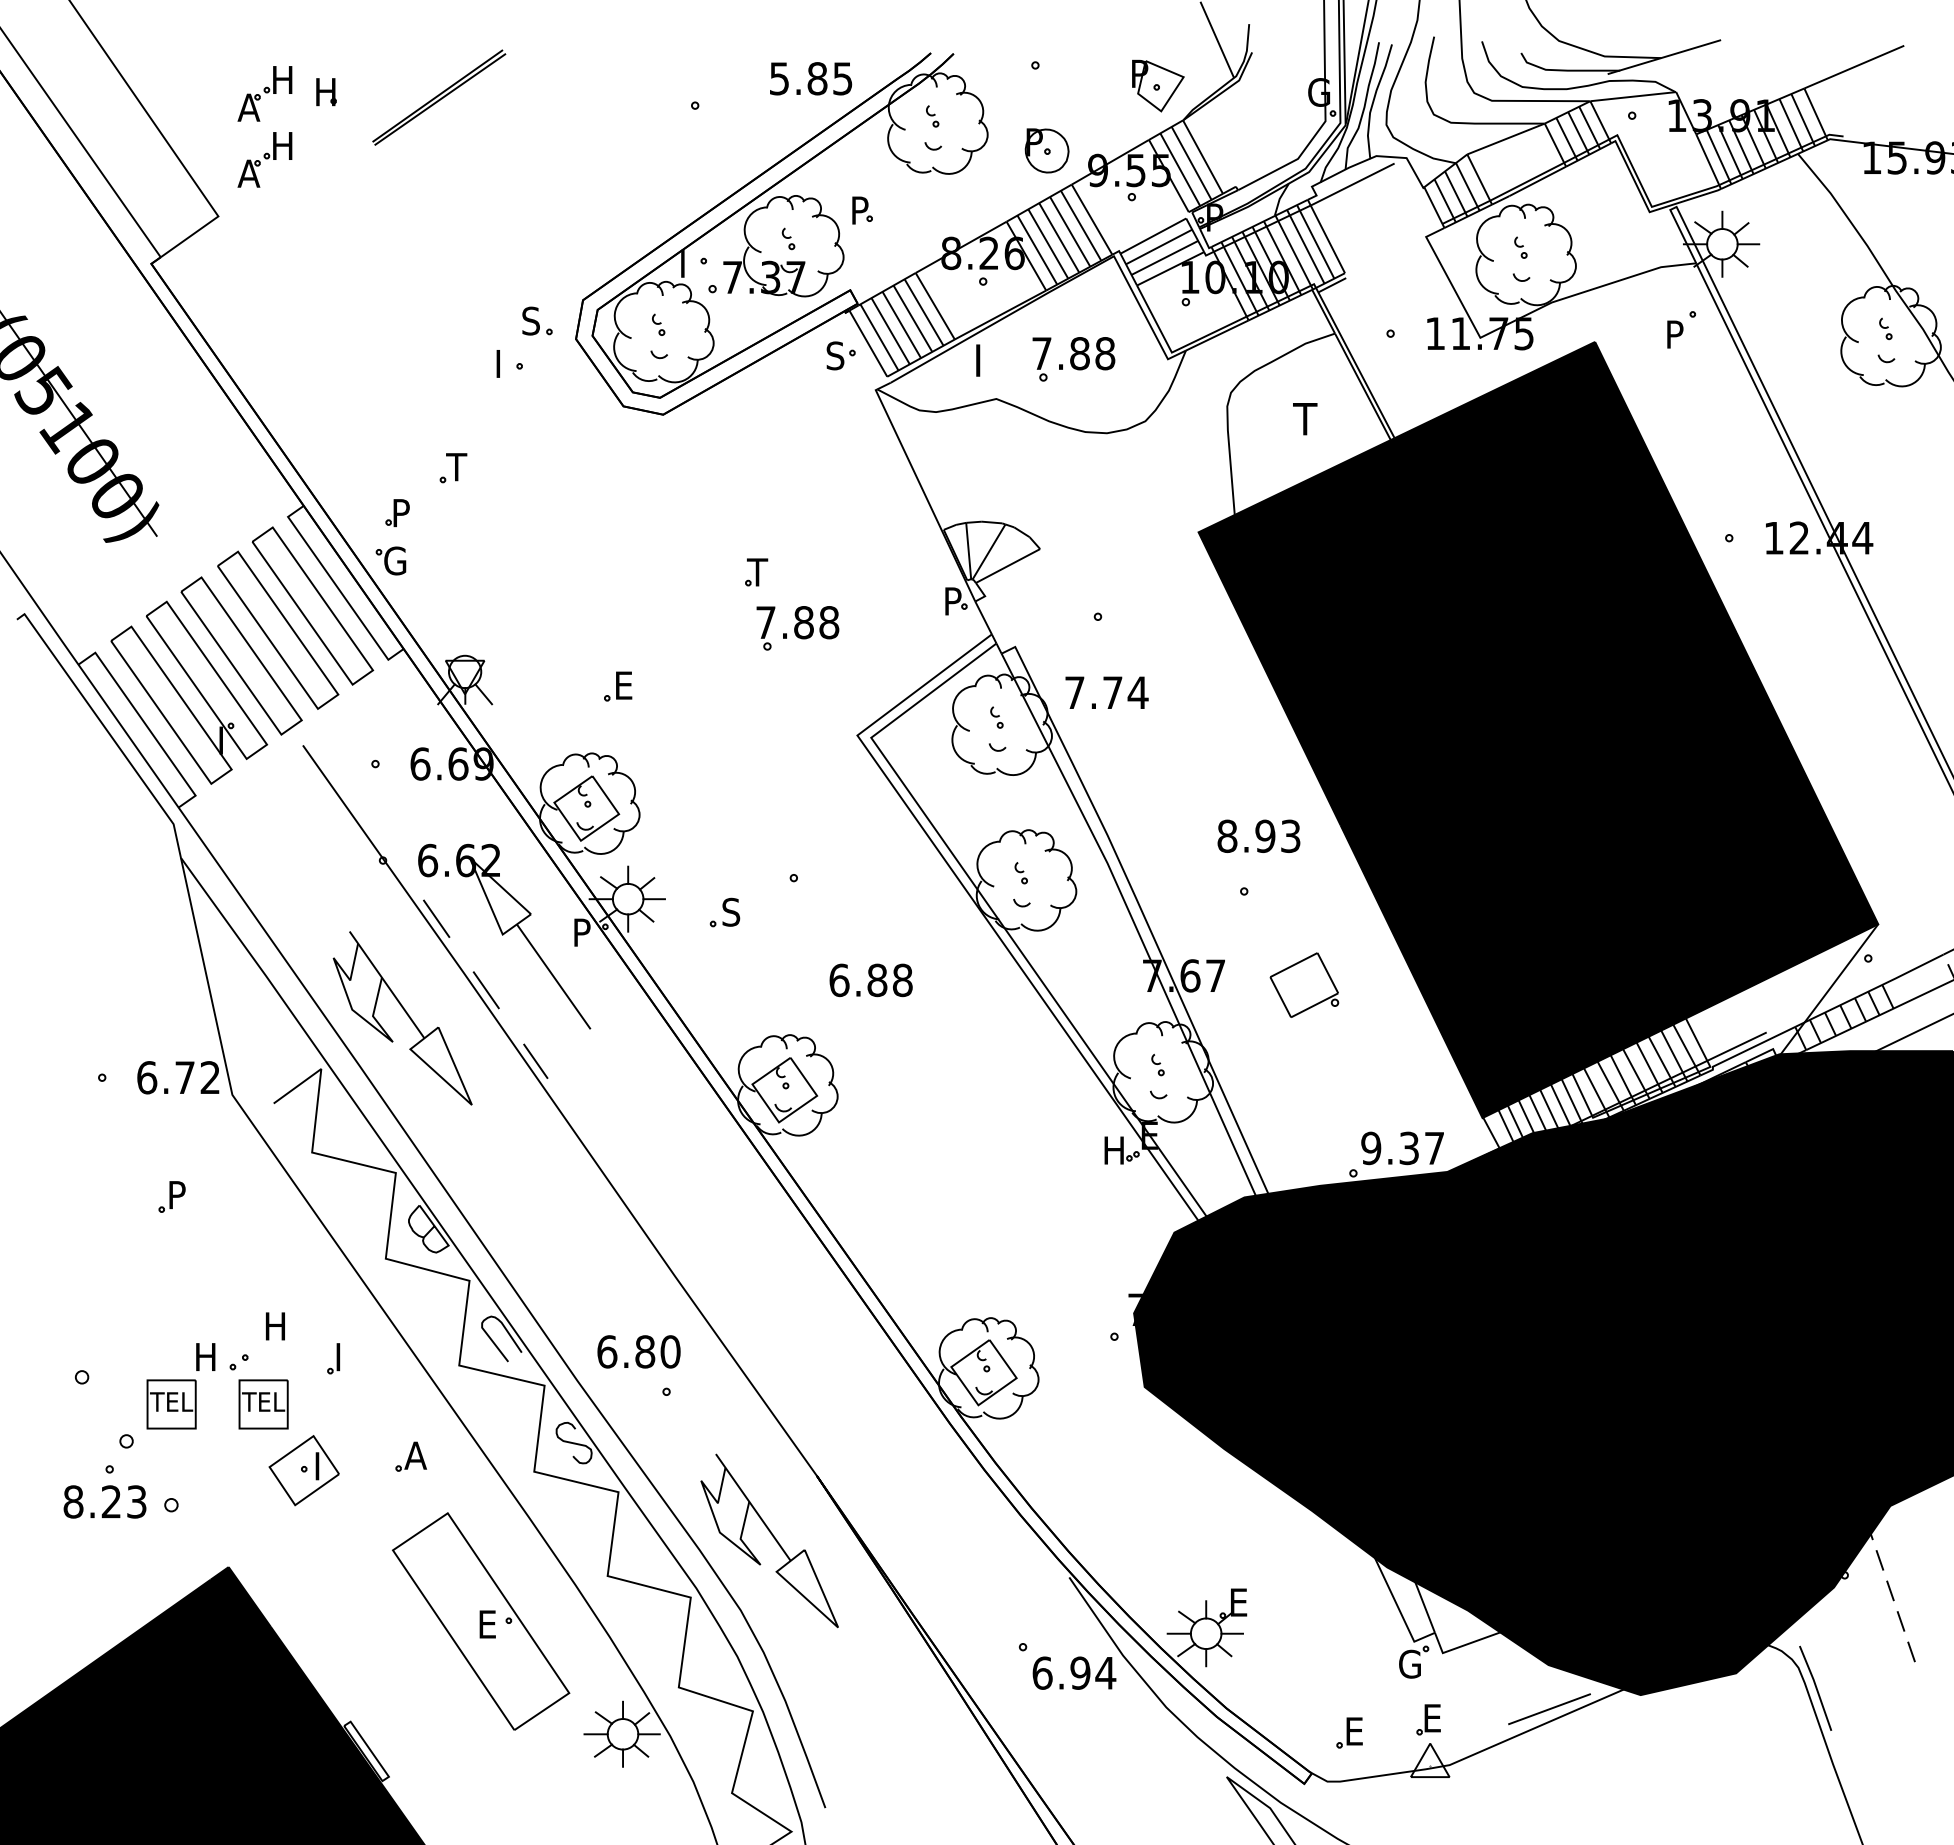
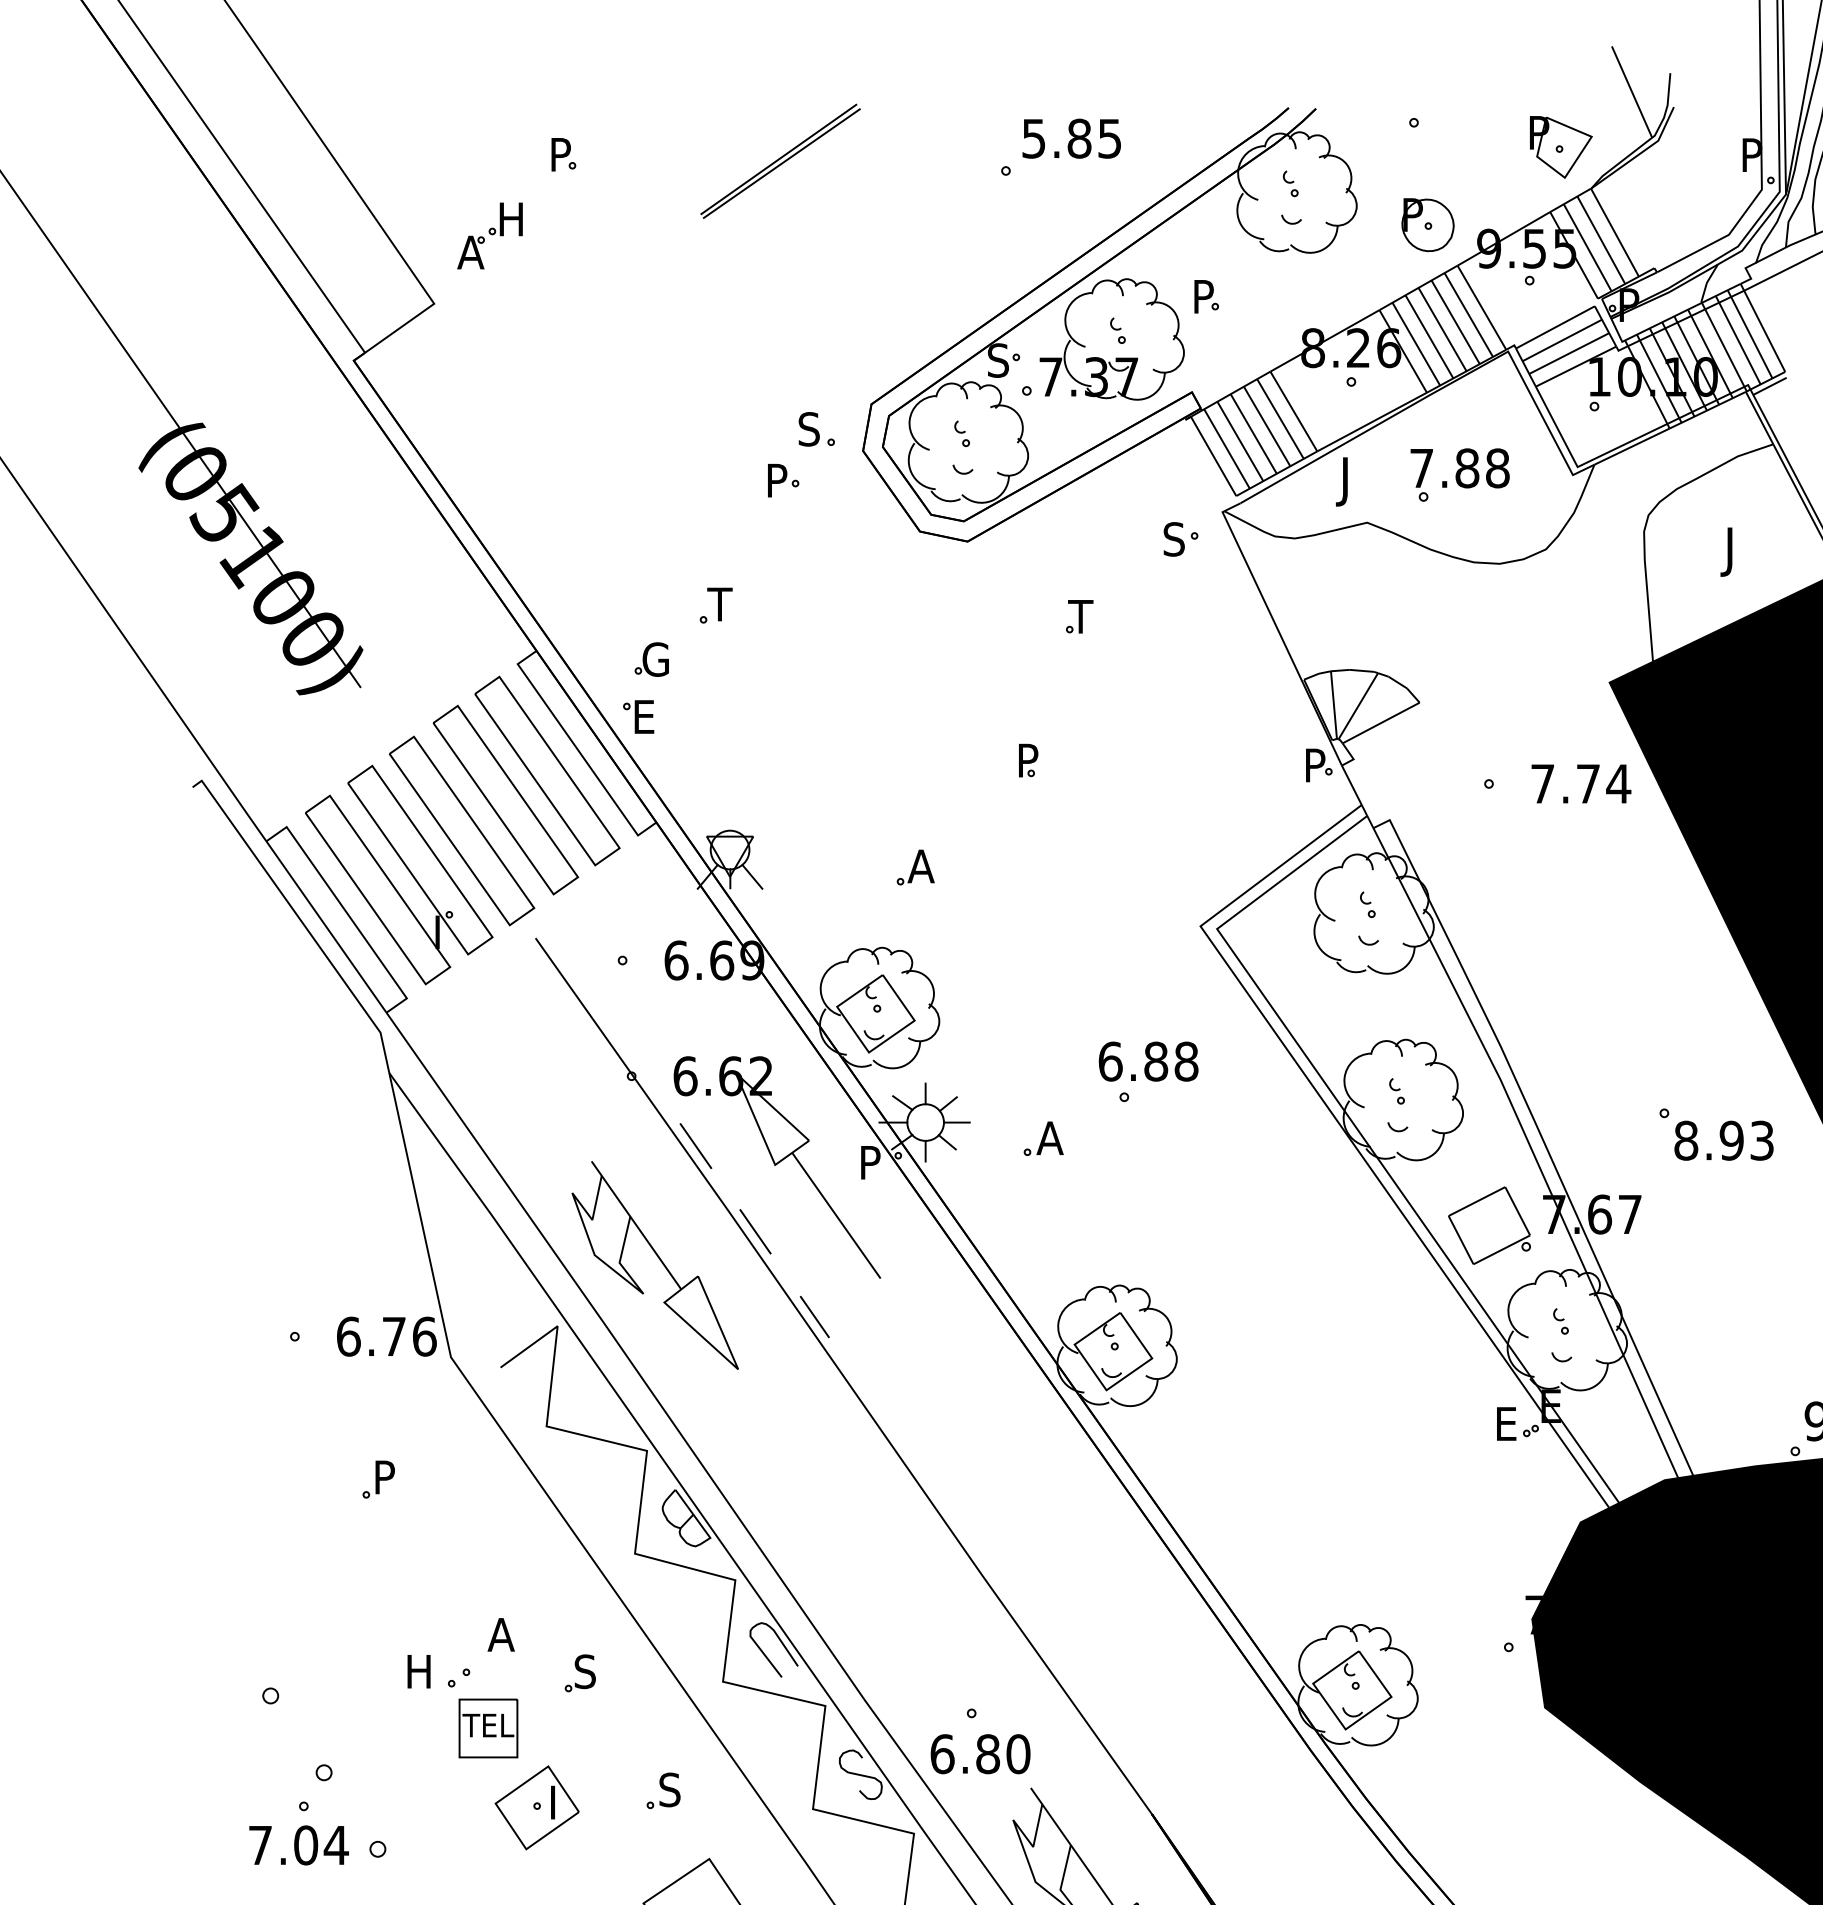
text: (811, 78) -> (1072, 138), moved
text: (327, 92) -> (565, 155), H -> P
text: (1319, 92) -> (1754, 155), G -> P
part: (264, 93) -> (489, 156), removed
part: (439, 97) -> (780, 161), moved
text: (688, 263) -> (997, 360), I -> S
part: (840, 355) -> (1180, 538), moved
text: (506, 358) -> (779, 474), I -> P
text: (974, 380) -> (1340, 500), I -> J
text: (1304, 423) -> (1736, 552), T -> J
text: (403, 512) -> (656, 658), P -> G
text: (395, 560) -> (646, 716), G -> E
part: (756, 572) -> (1079, 616), moved
part: (714, 597) -> (1029, 760), added
part: (797, 628) -> (1128, 797), removed
text: (624, 685) -> (921, 866), E -> A
text: (1106, 692) -> (1580, 783), moved
text: (1258, 835) -> (1723, 1139), moved
text: (731, 911) -> (1049, 1137), S -> A
text: (870, 980) -> (1147, 1061), moved
part: (1304, 984) -> (1489, 1224), moved
text: (210, 1077) -> (424, 1336), 6.72 -> 6.76
text: (1115, 1150) -> (1510, 1423), H -> E
text: (274, 1326) -> (501, 1635), H -> A
text: (638, 1351) -> (979, 1753), moved
text: (344, 1356) -> (585, 1670), I -> S
part: (171, 1404) -> (377, 1728), removed
text: (415, 1455) -> (670, 1789), A -> S
text: (105, 1501) -> (298, 1844), 8.23 -> 7.04

